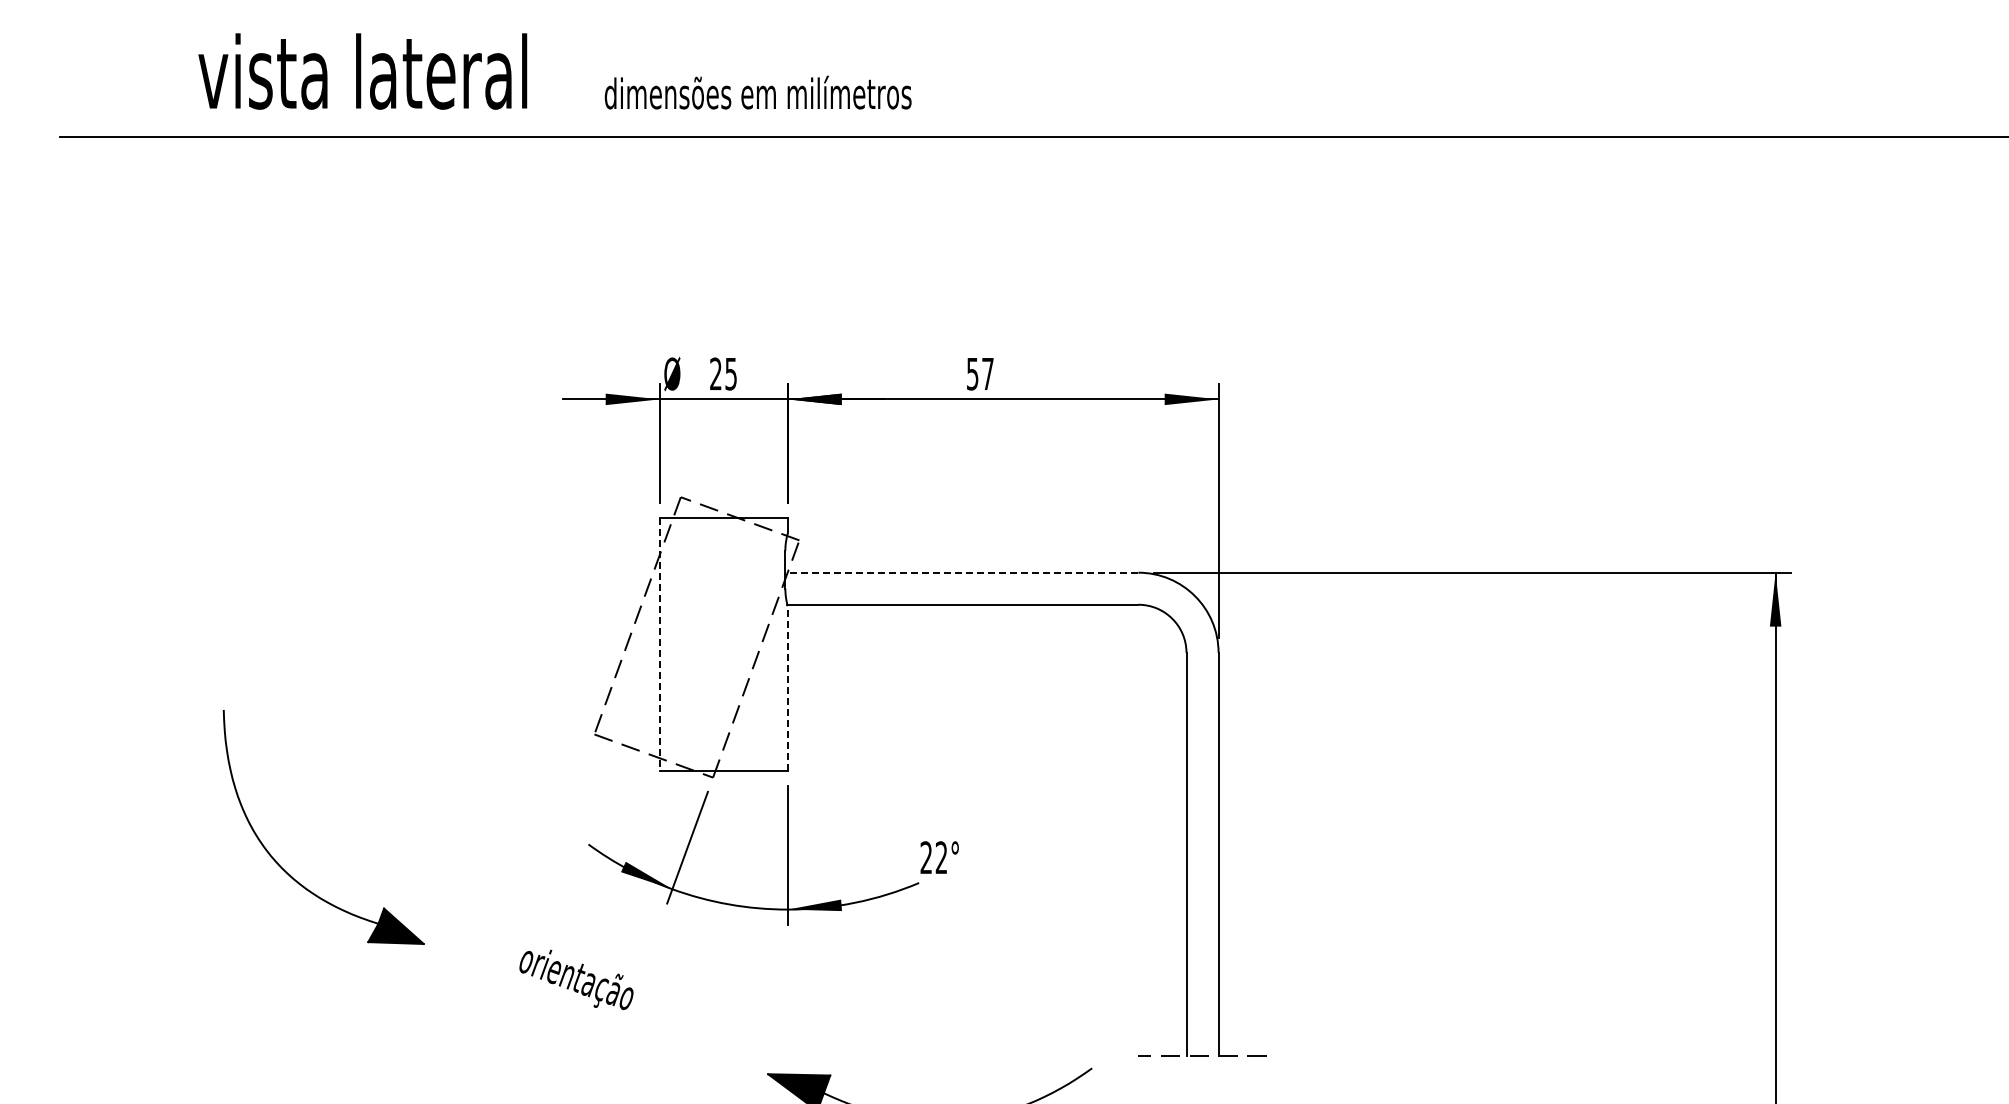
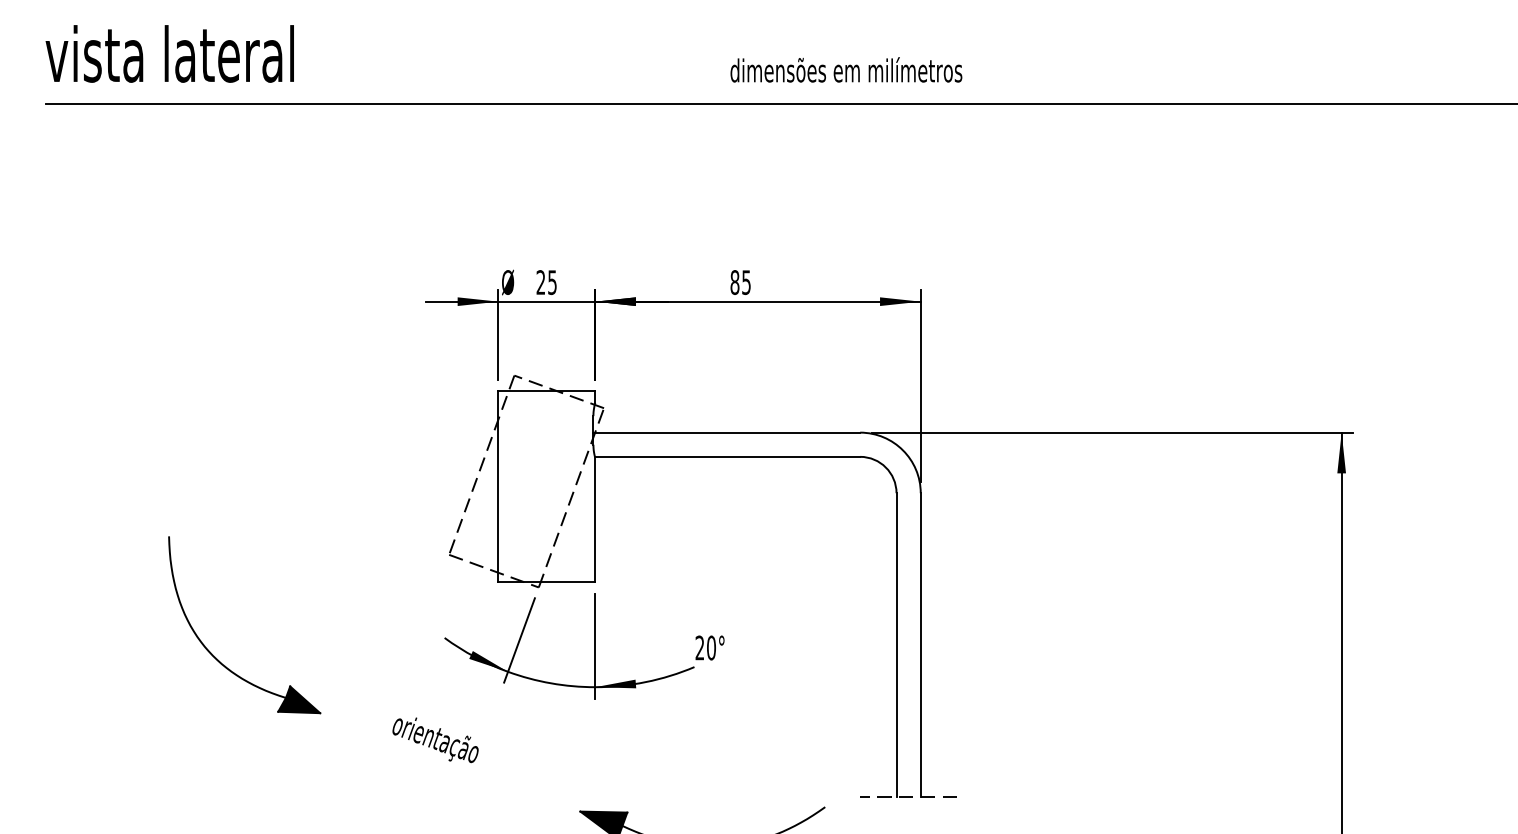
text: (362, 71) -> (169, 53), moved
text: (757, 92) -> (845, 69), moved
text: (979, 373) -> (740, 282), 57 -> 85
line: (961, 572) -> (726, 432), dashed -> solid
line: (659, 644) -> (498, 486), dashed -> solid
line: (787, 687) -> (595, 519), dashed -> solid
text: (941, 857) -> (711, 647), 22° -> 20°

